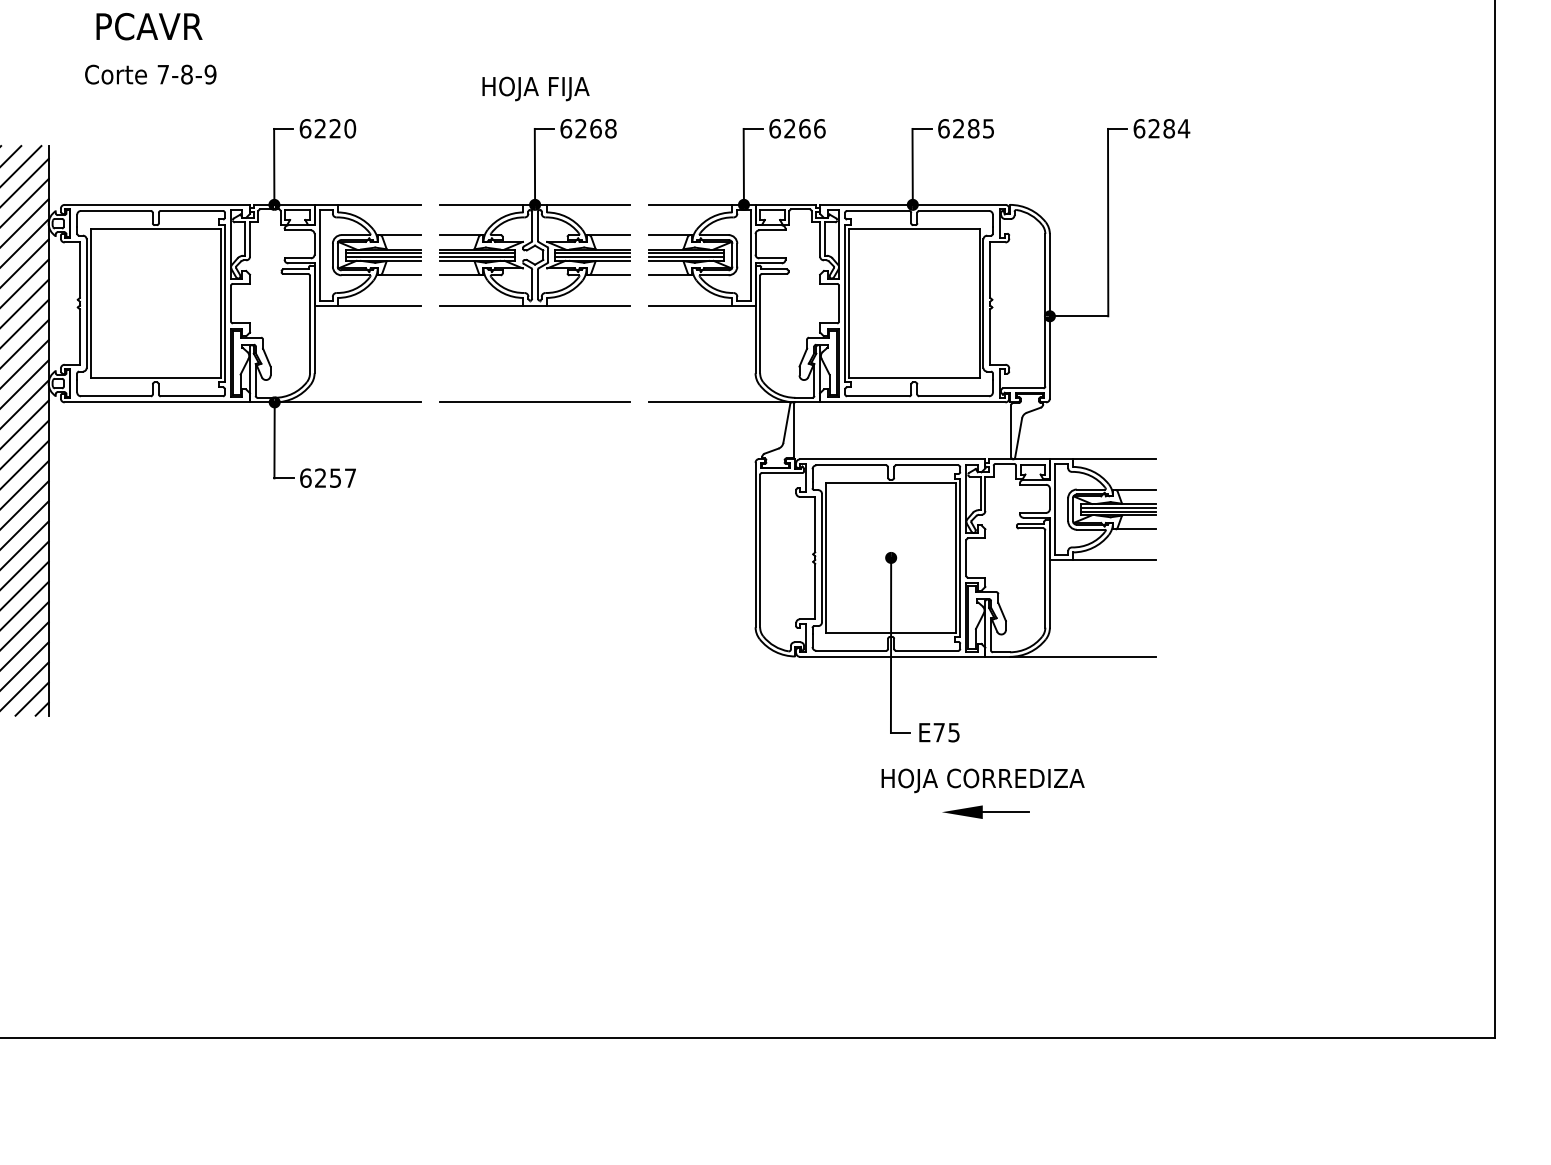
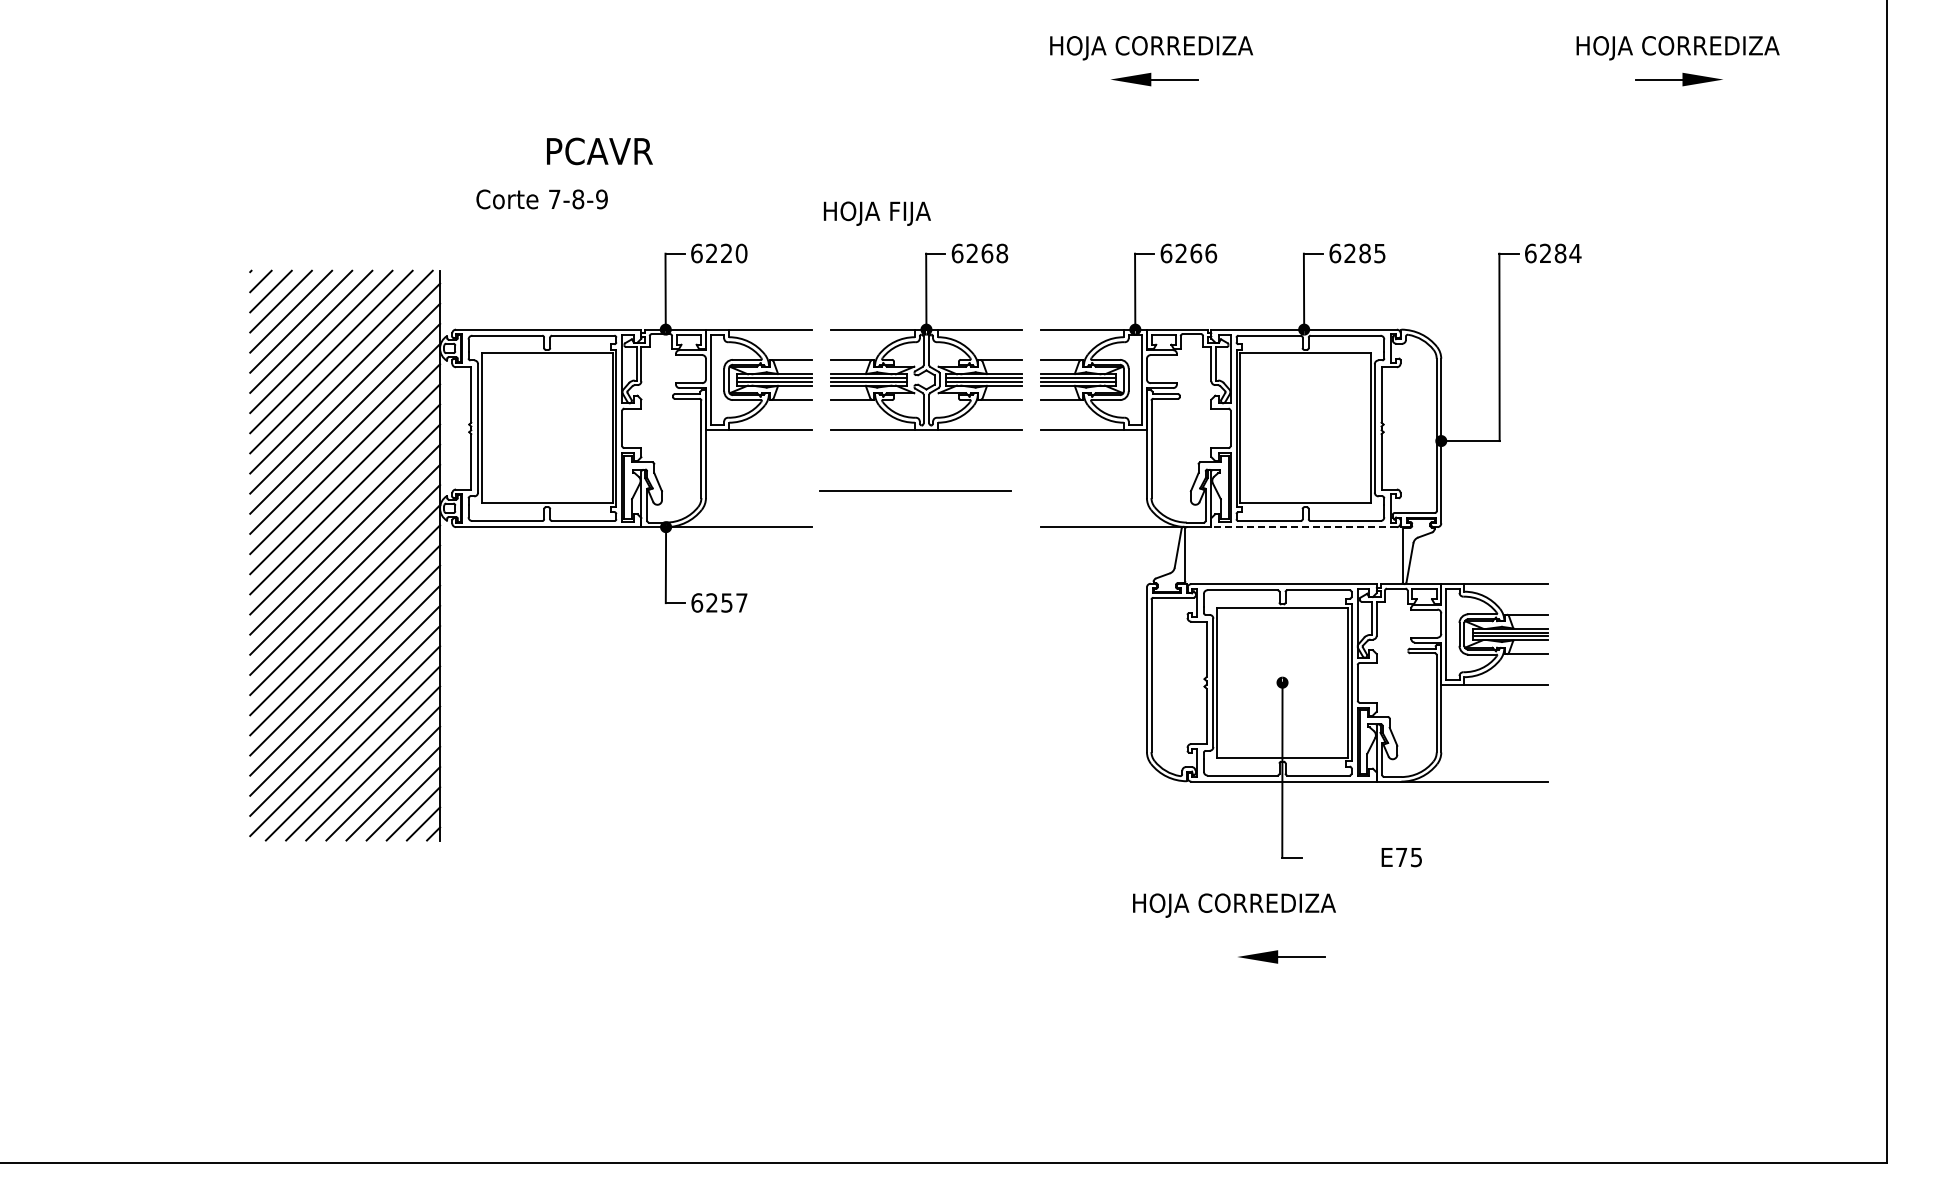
text: (149, 26) -> (599, 151), moved
text: (535, 88) -> (876, 213), moved
line: (535, 401) -> (915, 490), moved
line: (913, 402) -> (1304, 527), solid -> dashed
text: (939, 732) -> (1401, 857), moved
text: (983, 780) -> (1234, 905), moved
part: (986, 811) -> (1281, 956), moved

